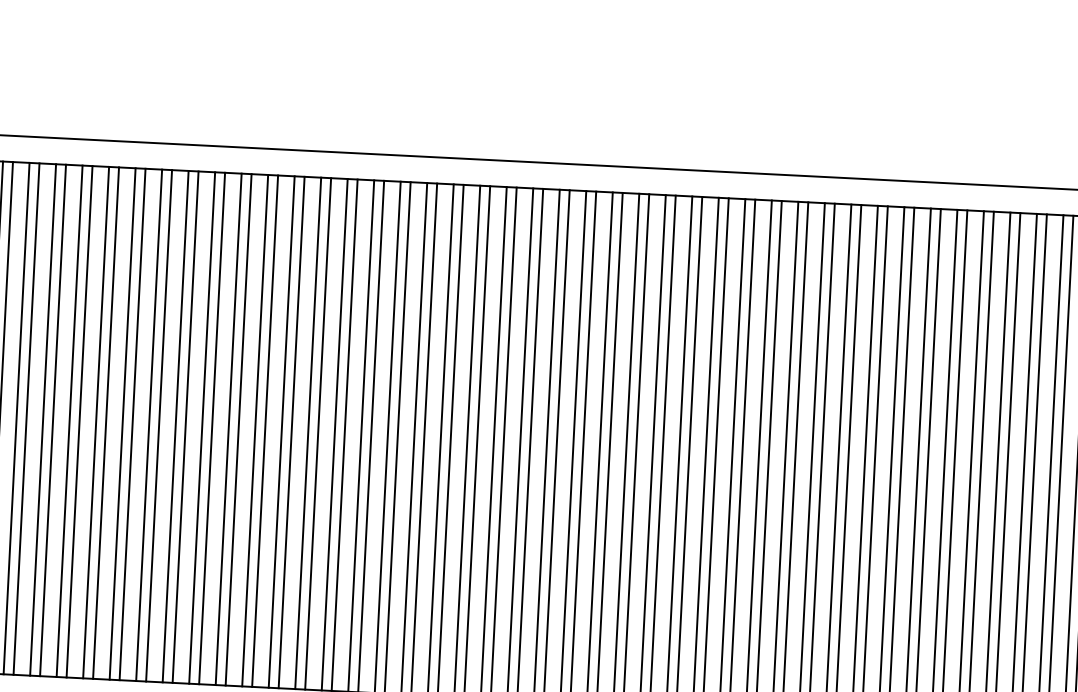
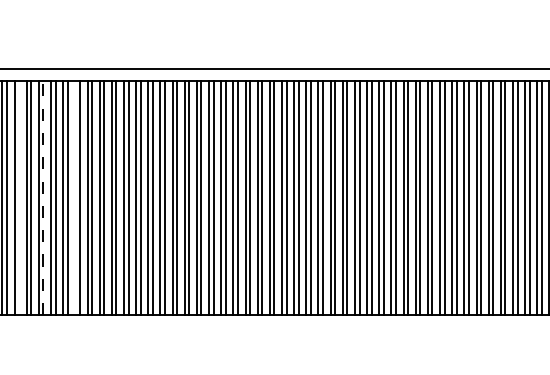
line: (27, 418) -> (19, 197), removed
line: (79, 420) -> (43, 197), solid -> dashed
line: (149, 424) -> (75, 197), removed

